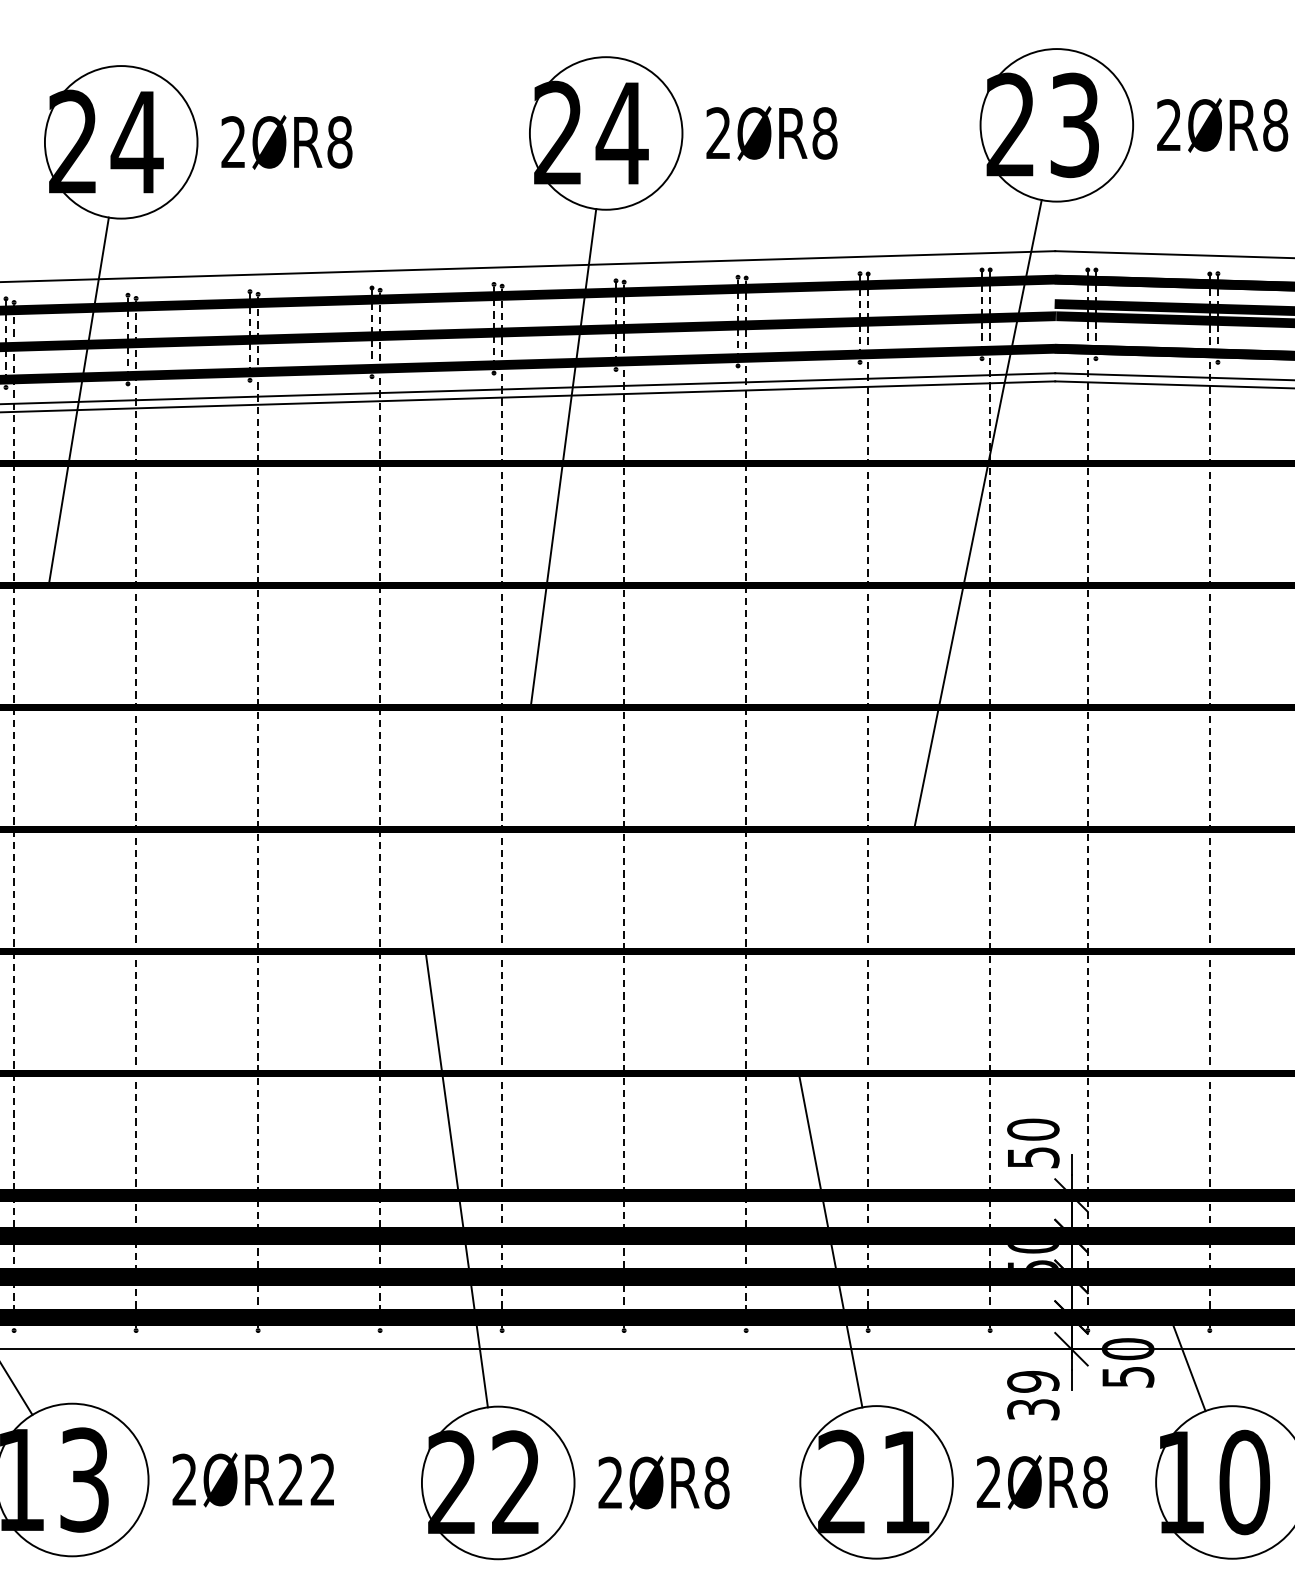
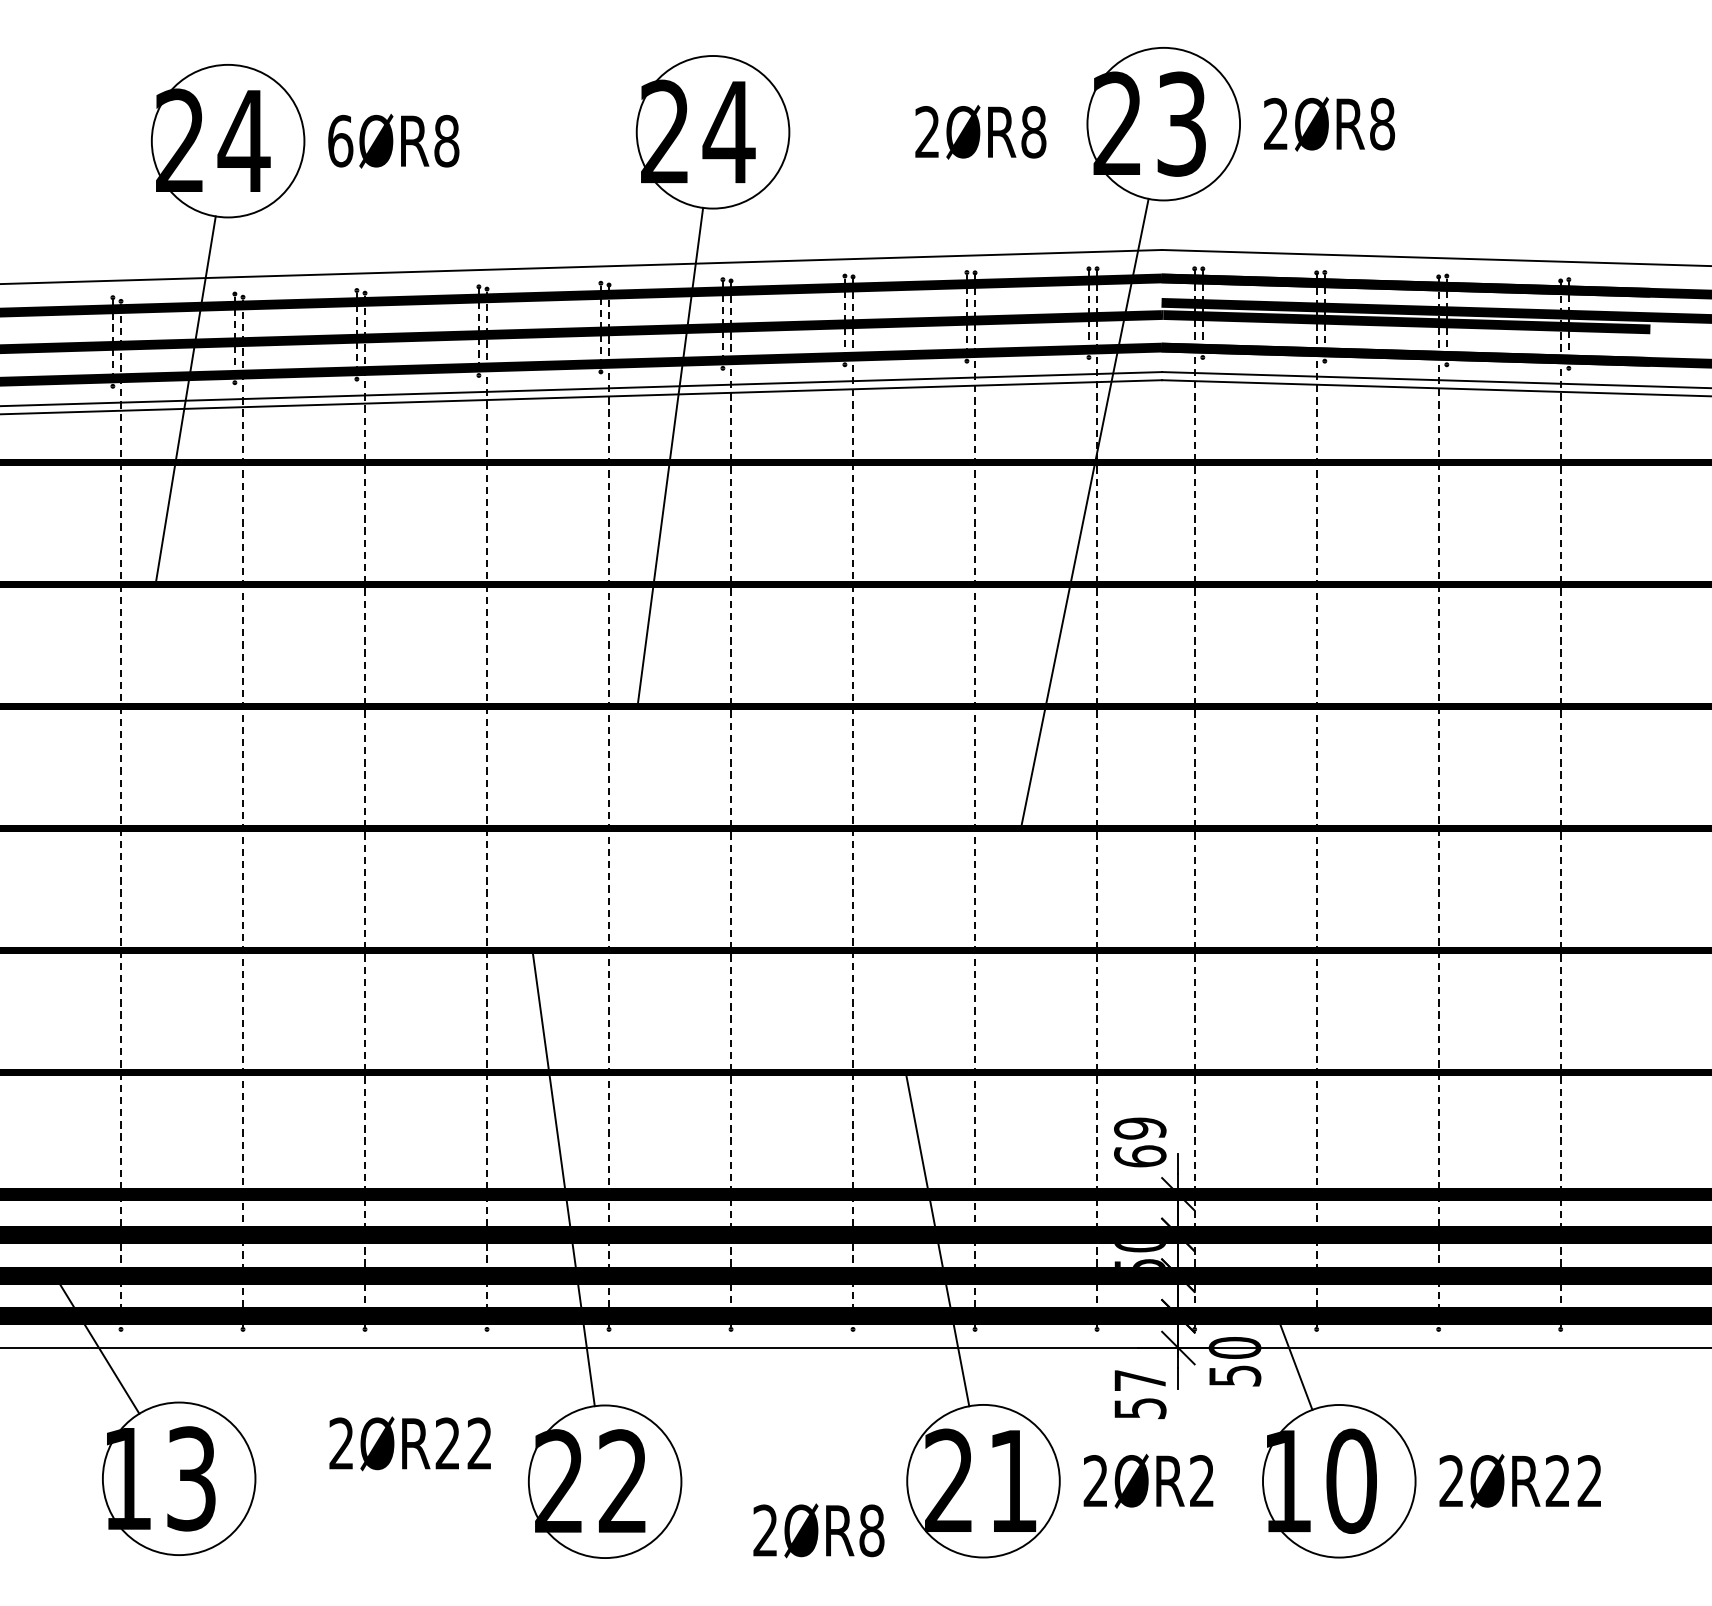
text: (771, 133) -> (980, 132), moved
text: (233, 141) -> (340, 140), 2ØR8 -> 6ØR8
text: (1033, 1143) -> (1140, 1142), 50 -> 69
text: (1033, 1394) -> (1140, 1393), 39 -> 57
text: (252, 1479) -> (409, 1443), moved
text: (663, 1482) -> (818, 1530), moved
text: (1094, 1482) -> (1201, 1481), 2ØR8 -> 2ØR2

